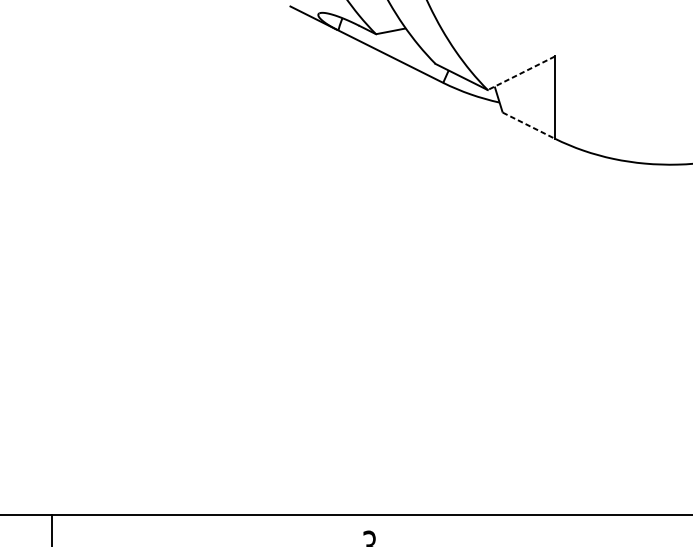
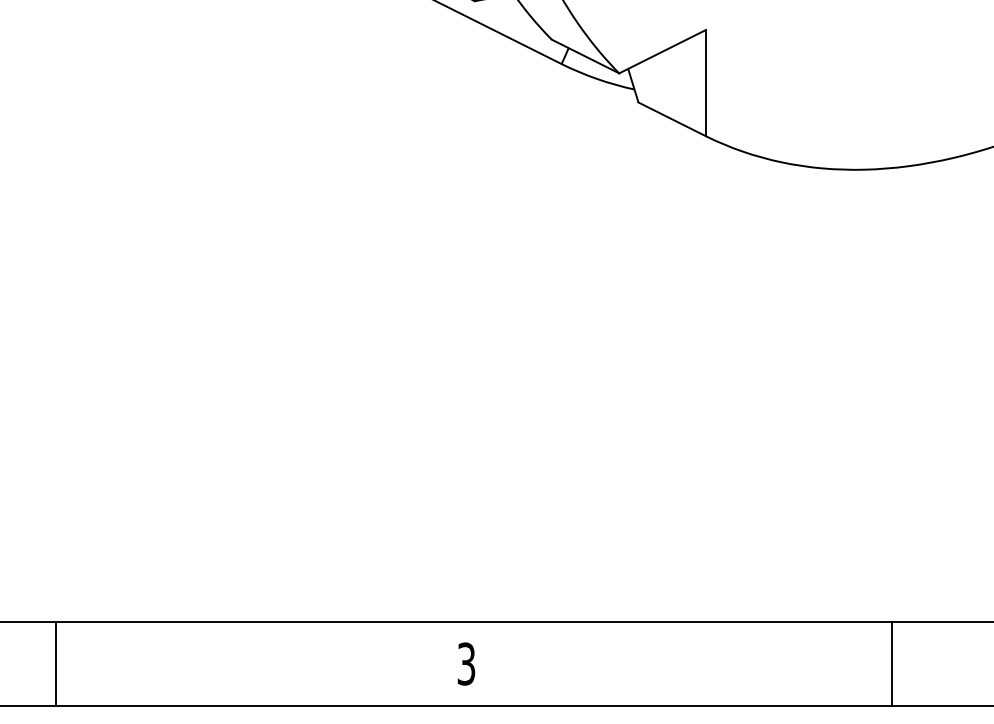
line: (521, 73) -> (662, 51), dashed -> solid
line: (529, 125) -> (672, 119), dashed -> solid

